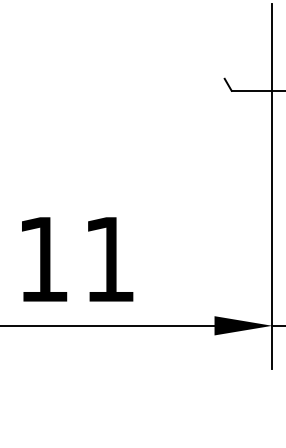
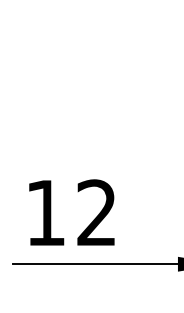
text: (108, 258) -> (96, 212), 11 -> 12

